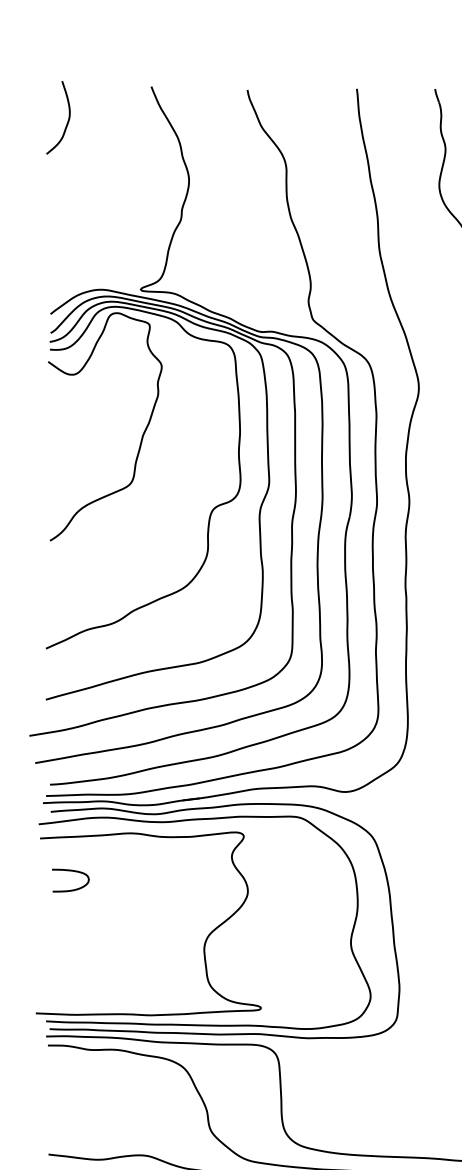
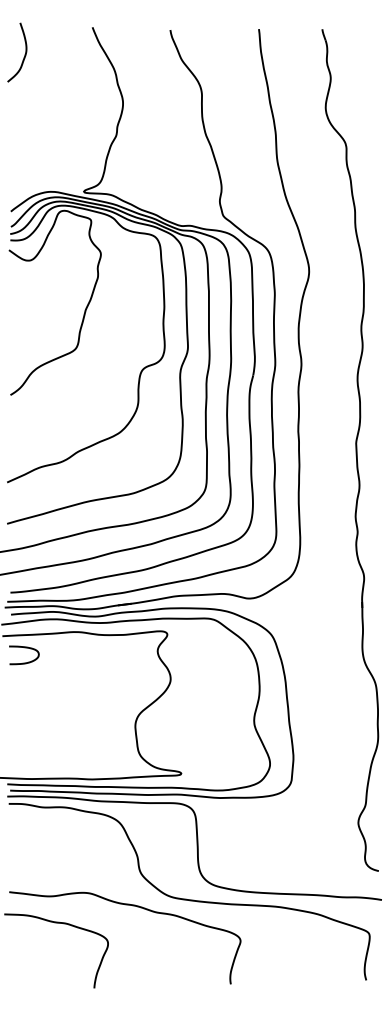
curve: (71, 872) -> (24, 648), moved

